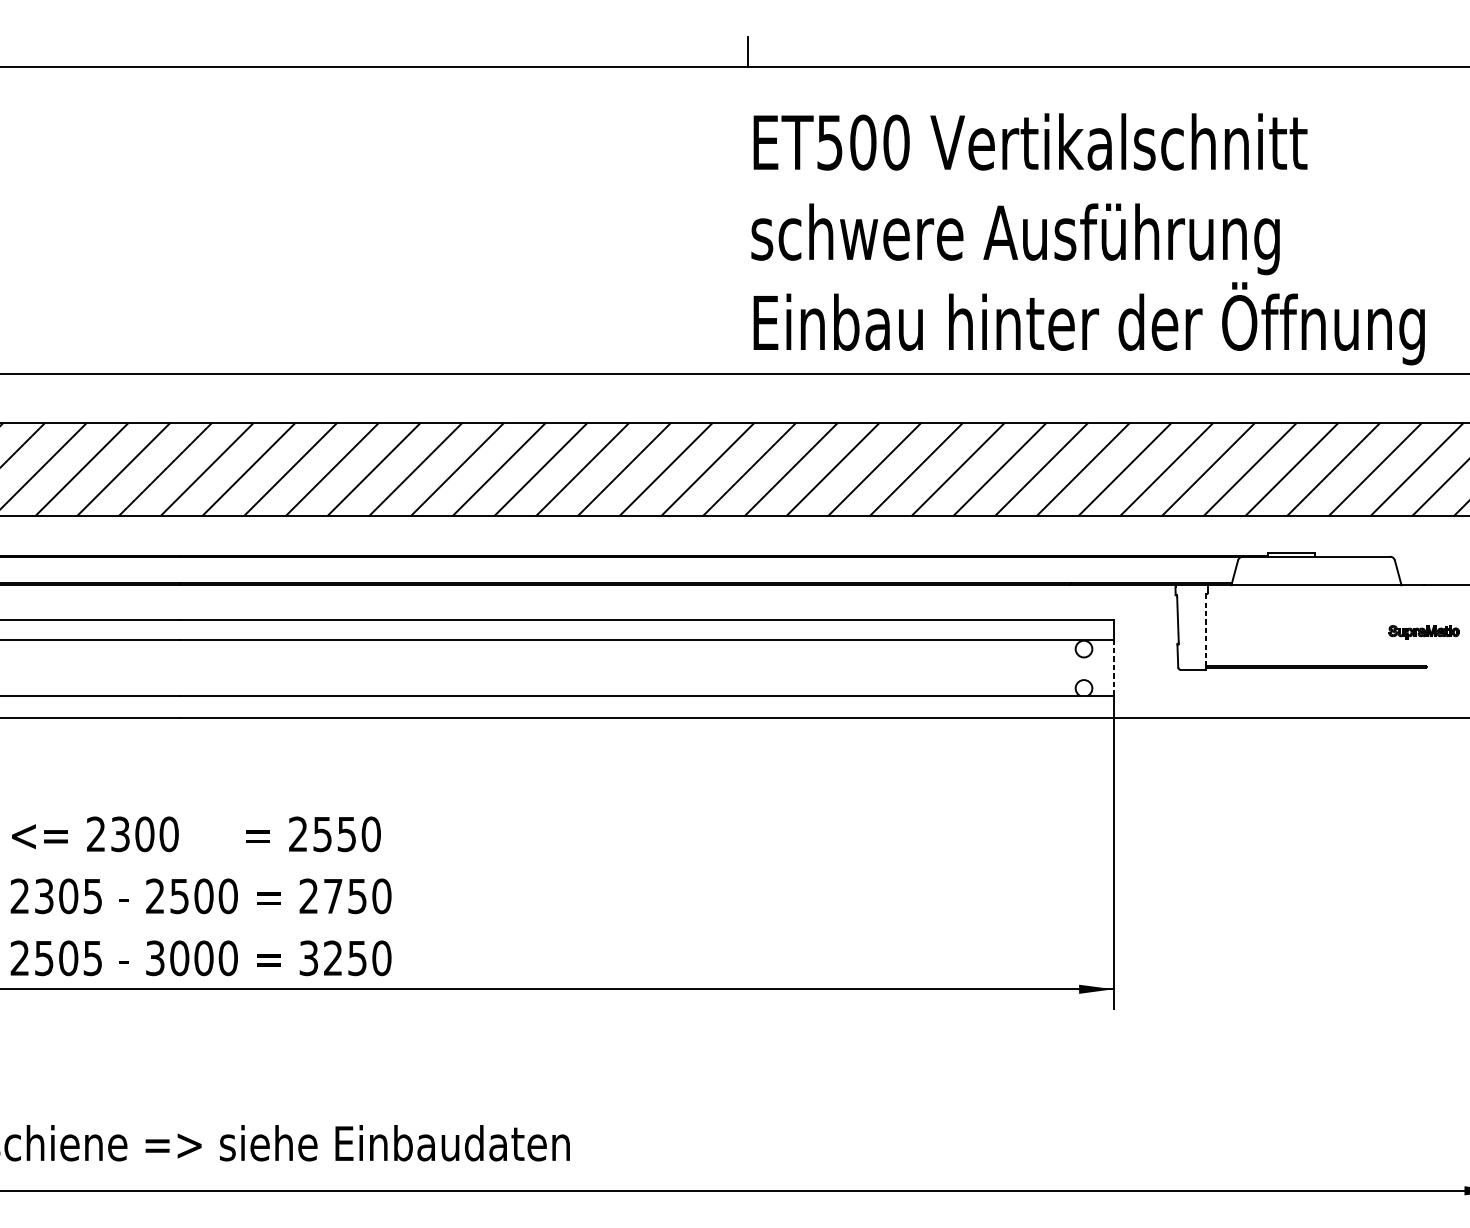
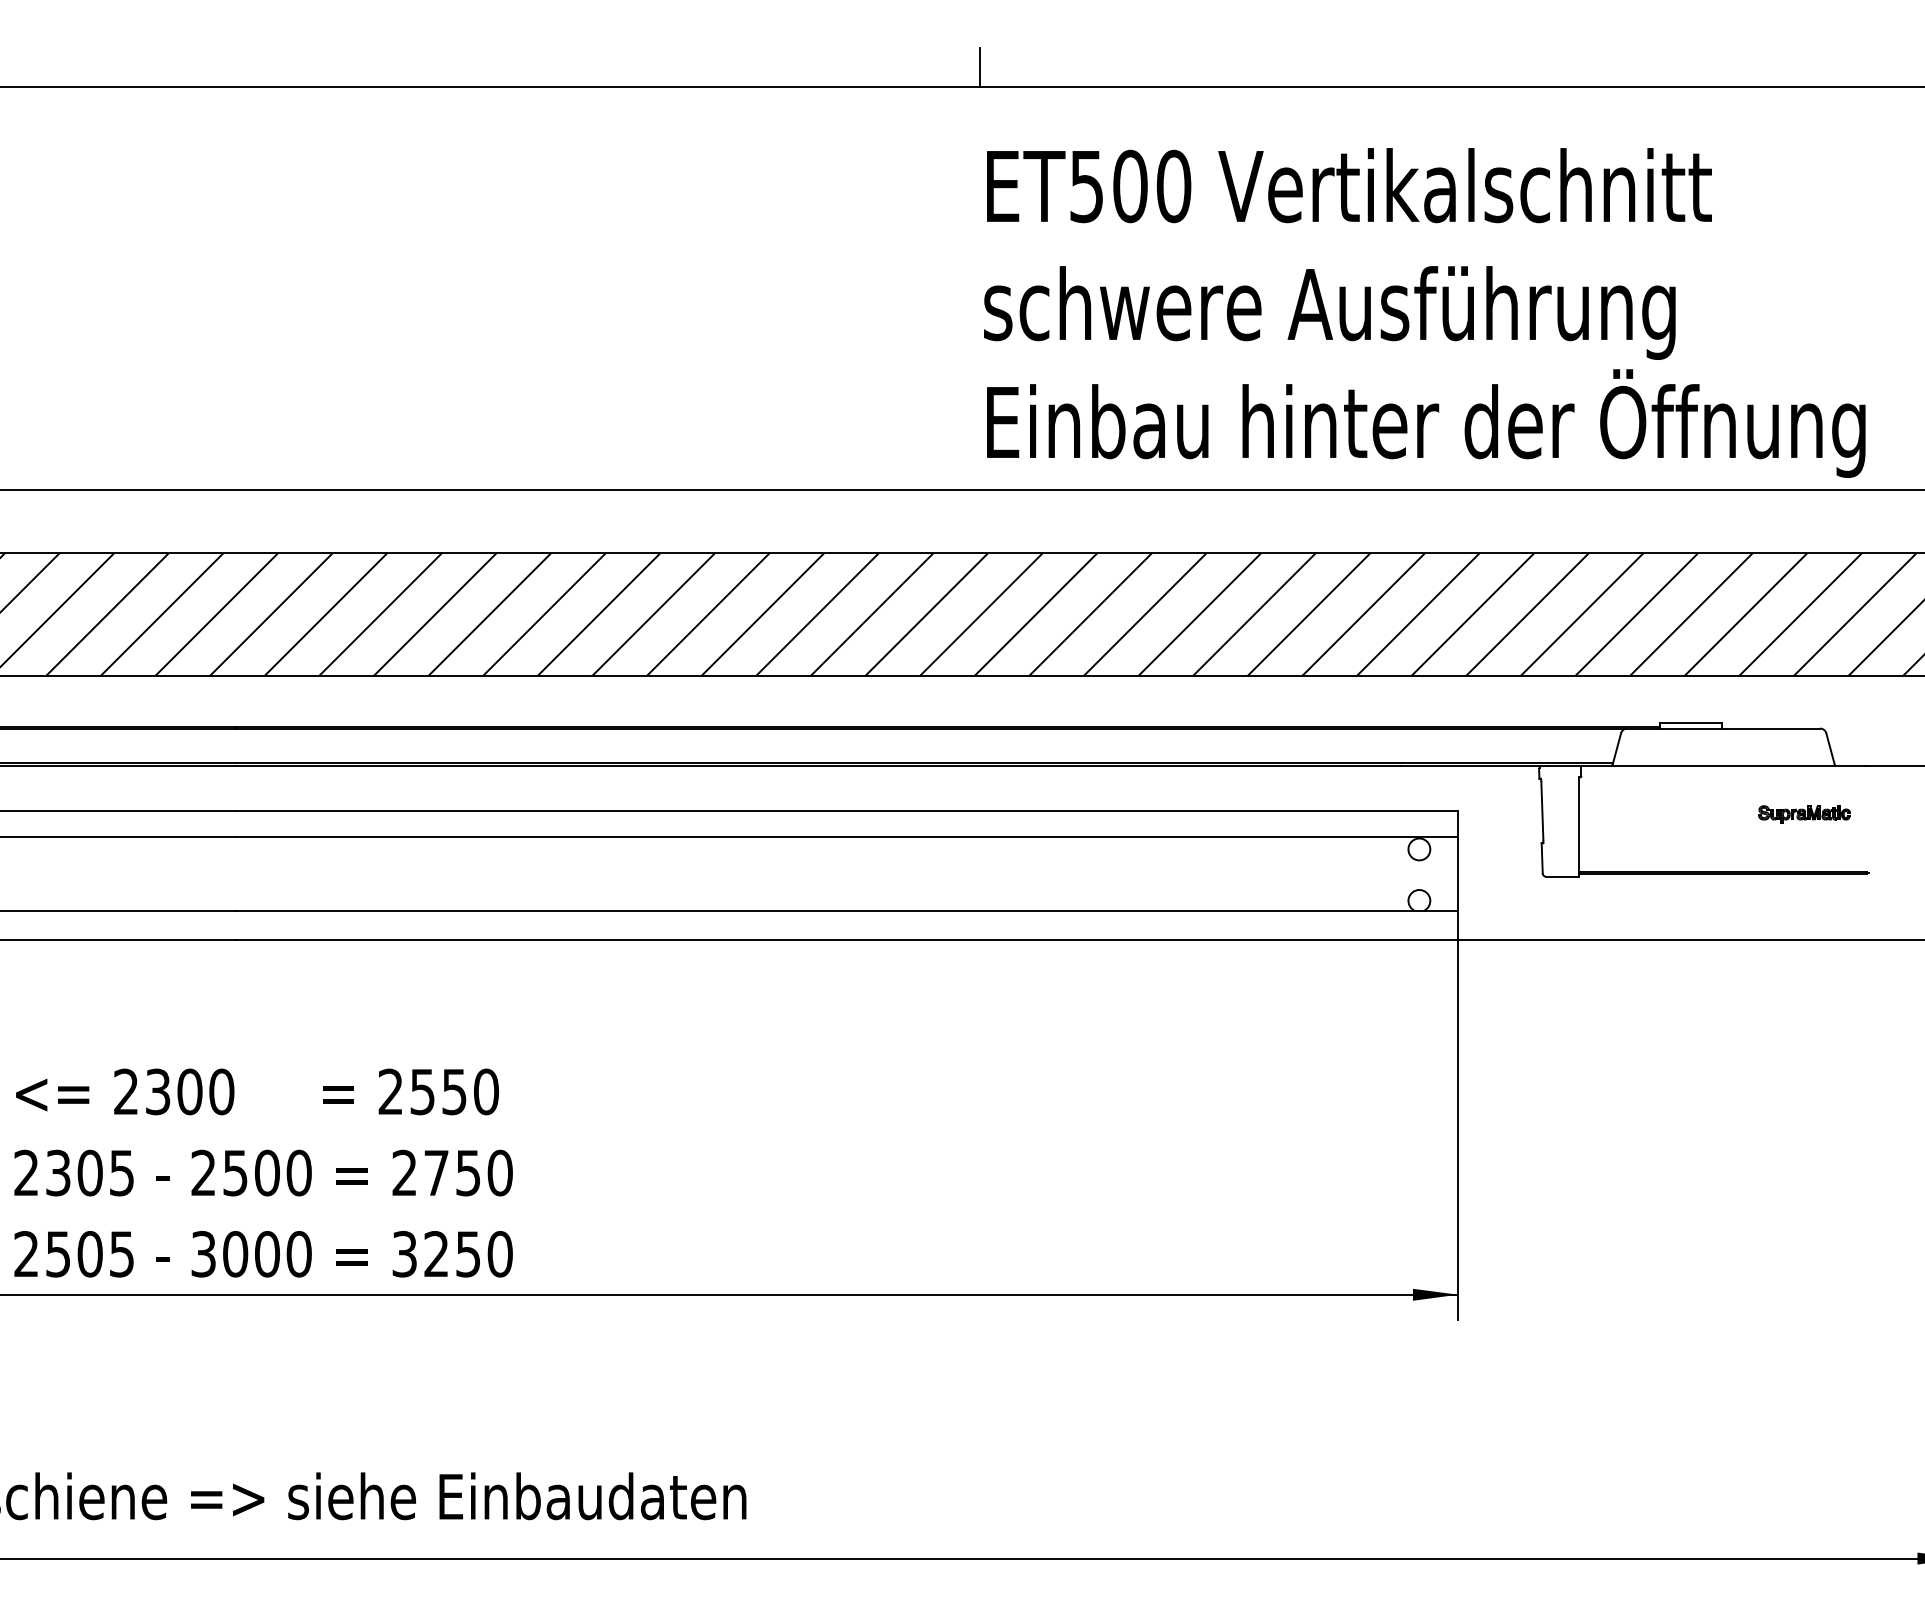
line: (1205, 631) -> (1578, 826), dashed -> solid
part: (1424, 632) -> (1804, 814), moved
line: (1113, 668) -> (1458, 874), dashed -> solid

